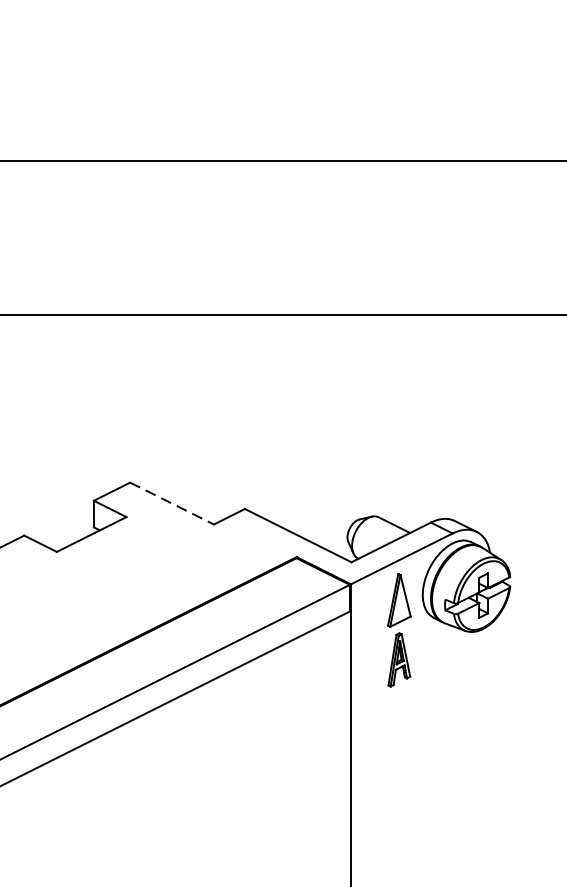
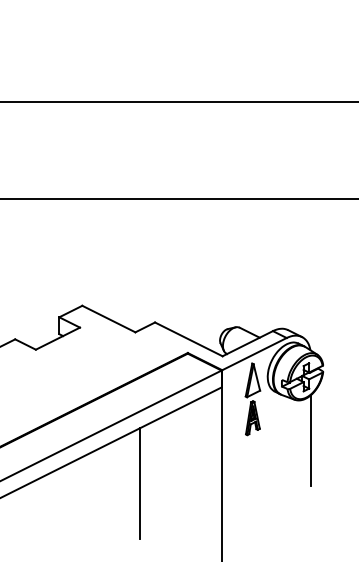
line: (171, 504) -> (108, 319), dashed -> solid
line: (490, 695) -> (310, 440), added
line: (220, 763) -> (139, 483), added

